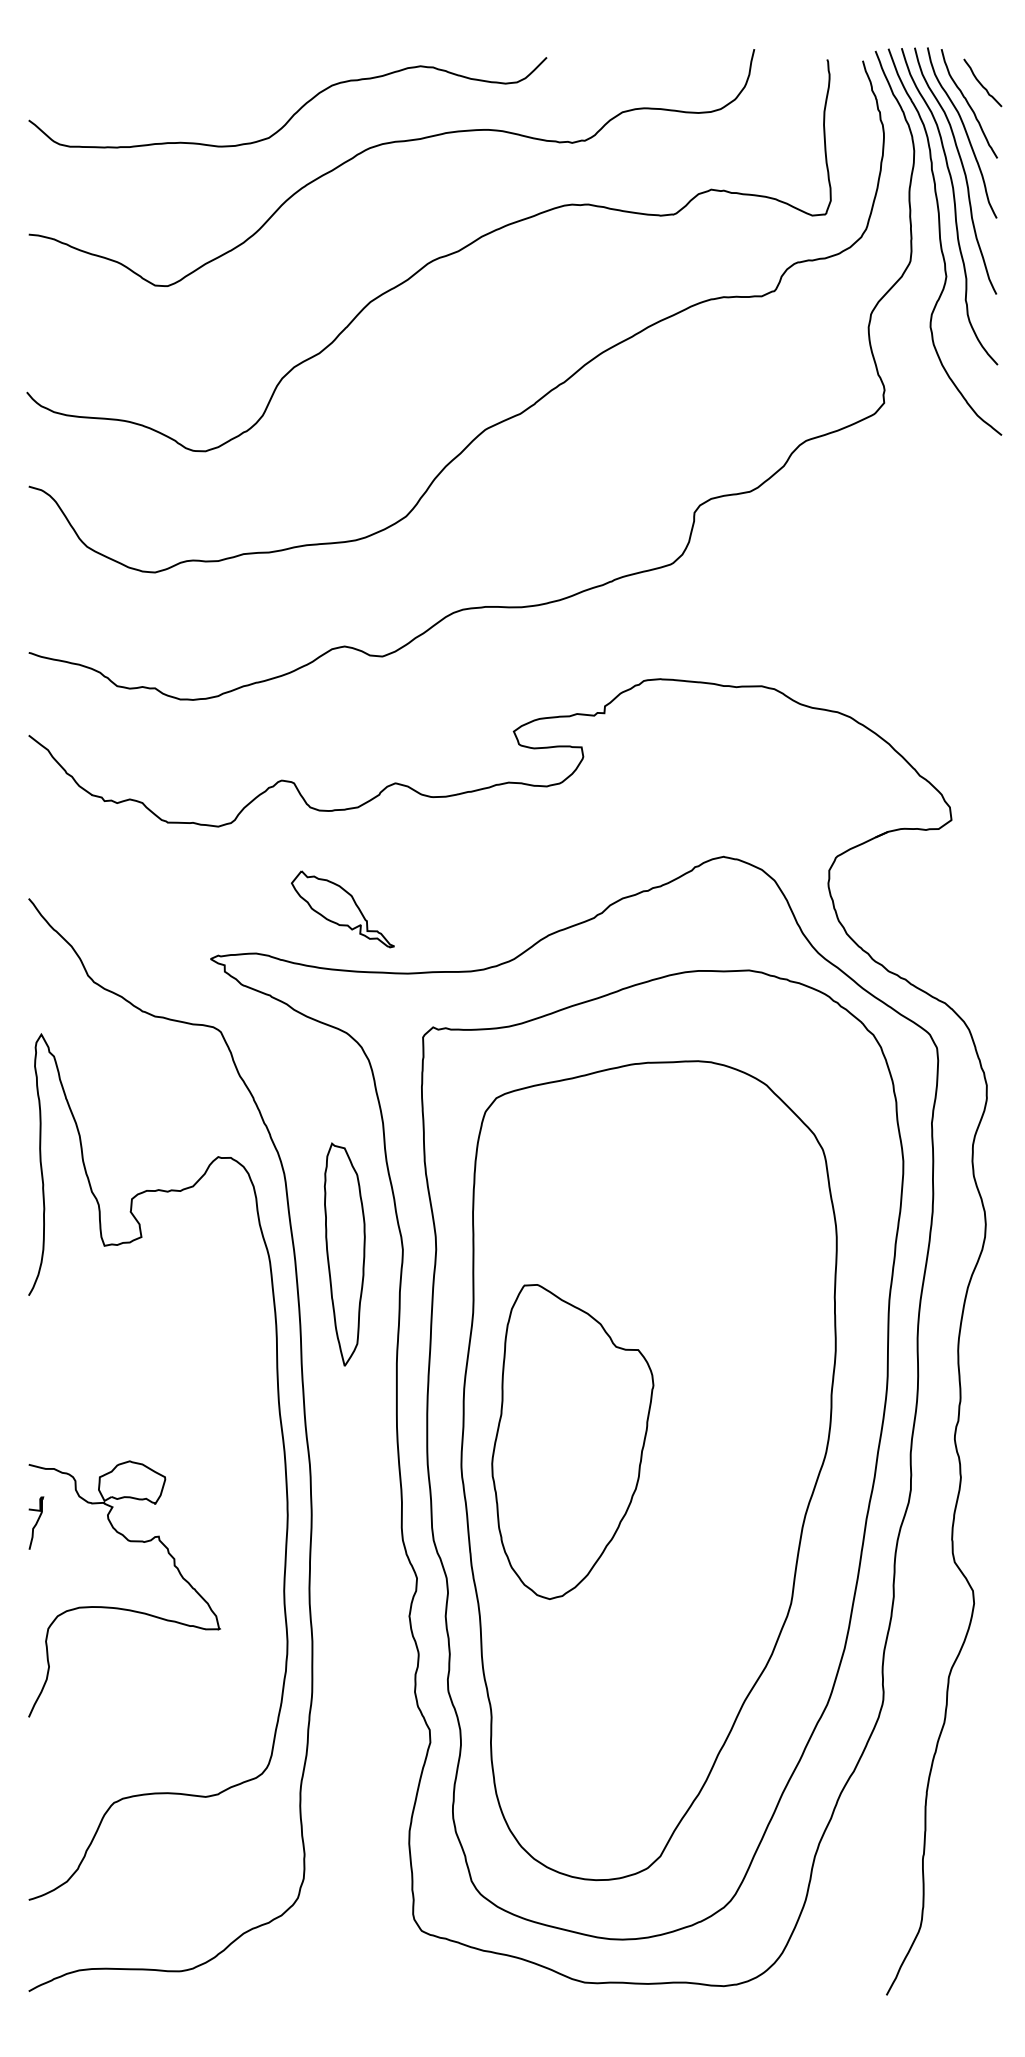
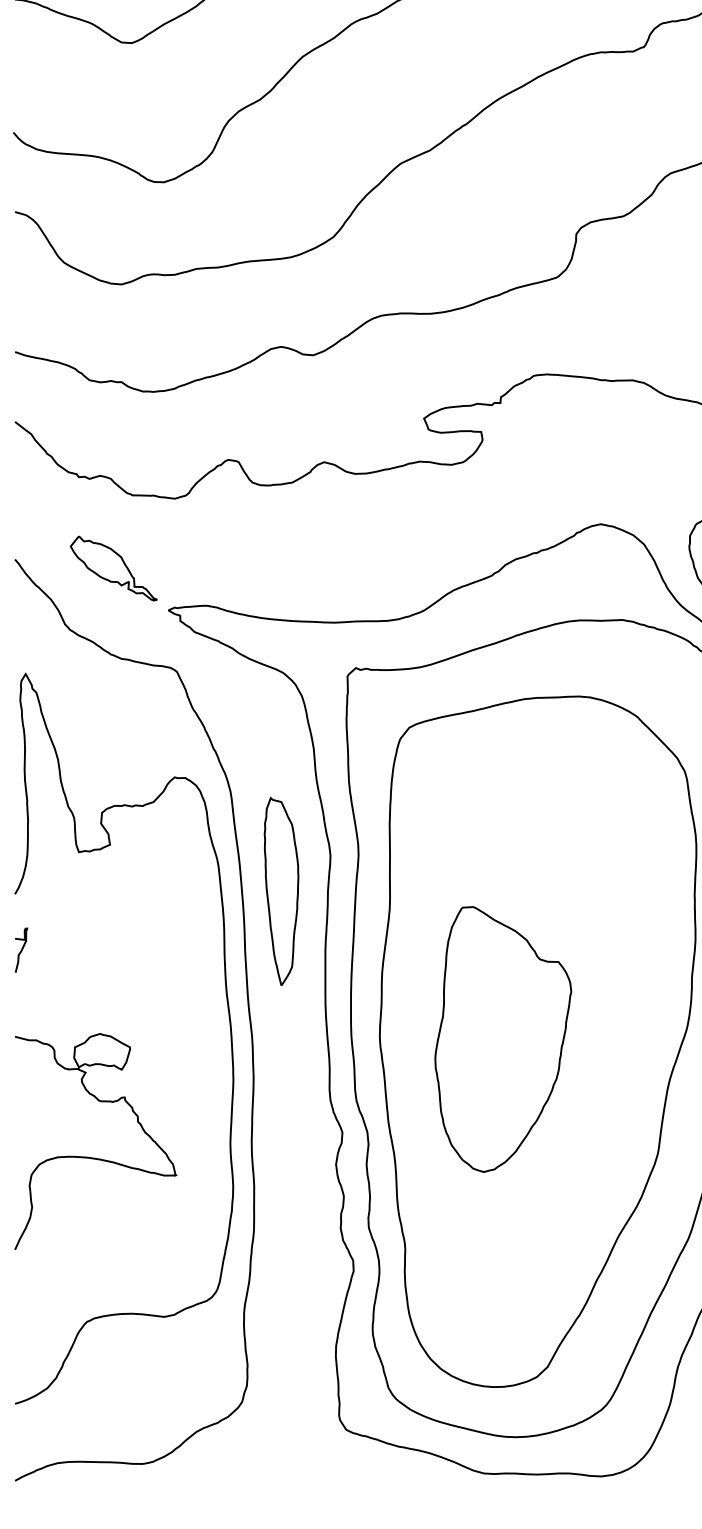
part: (342, 909) -> (113, 568), moved
part: (344, 1254) -> (281, 891), moved
part: (572, 1441) -> (503, 1039), moved
curve: (36, 1522) -> (21, 949), moved

